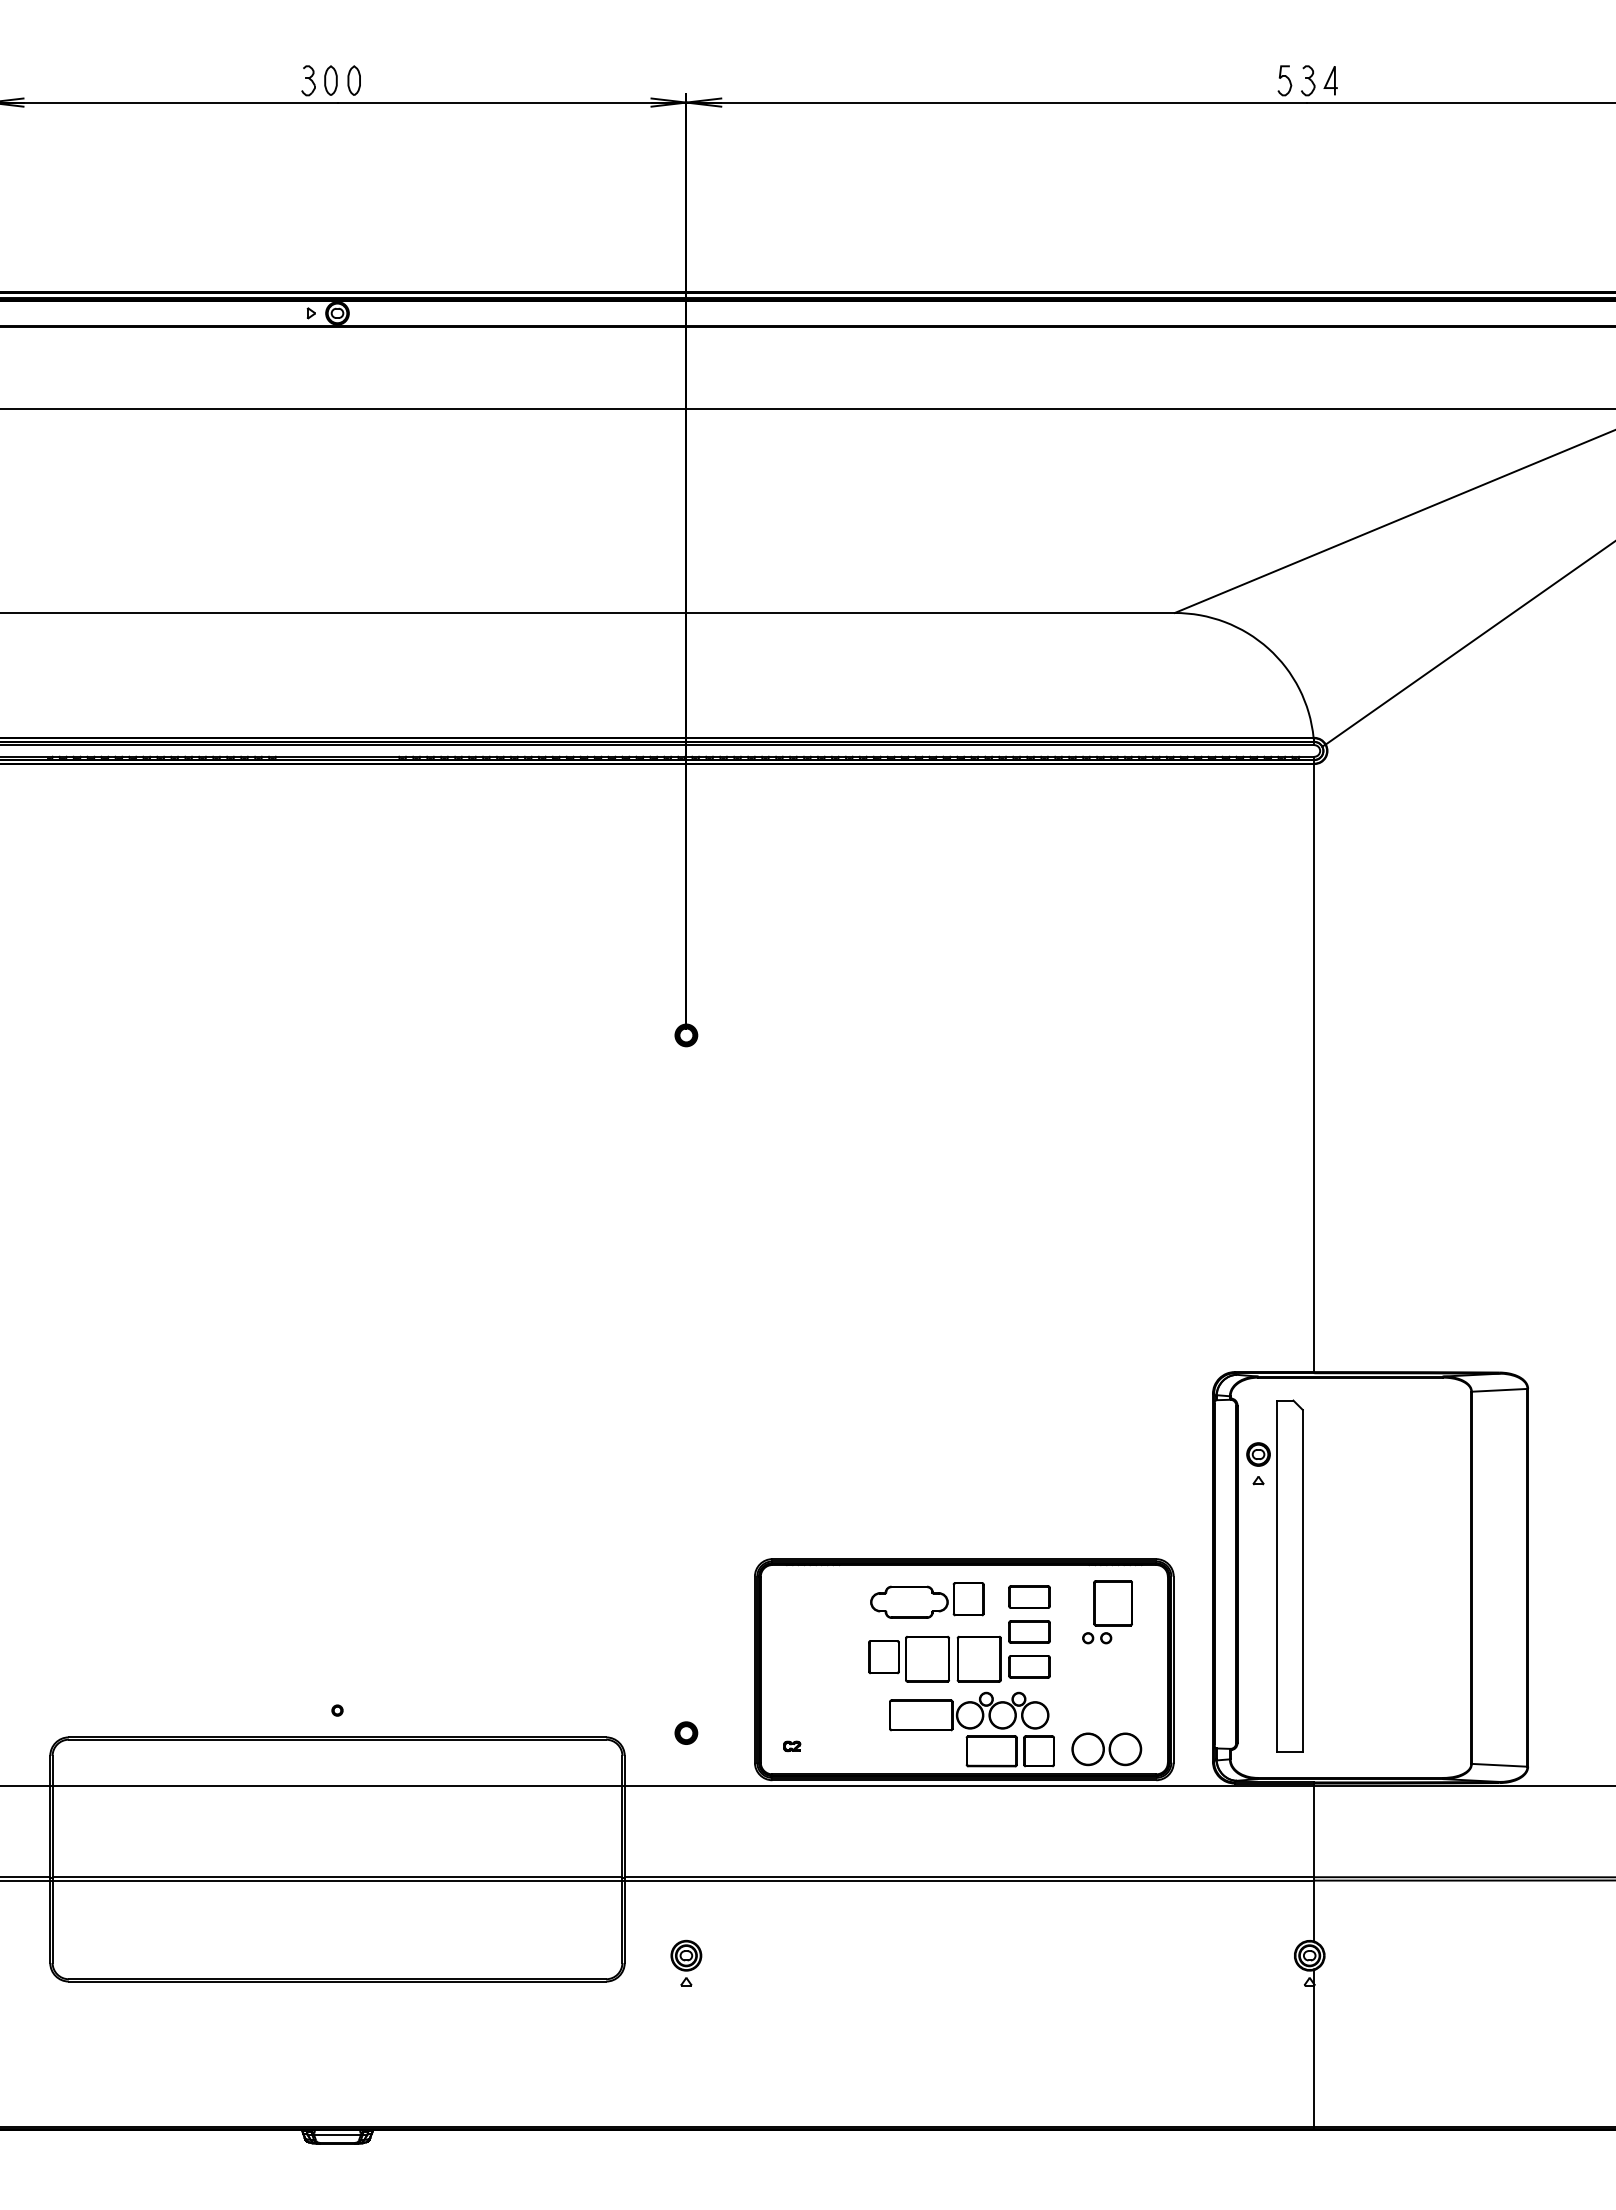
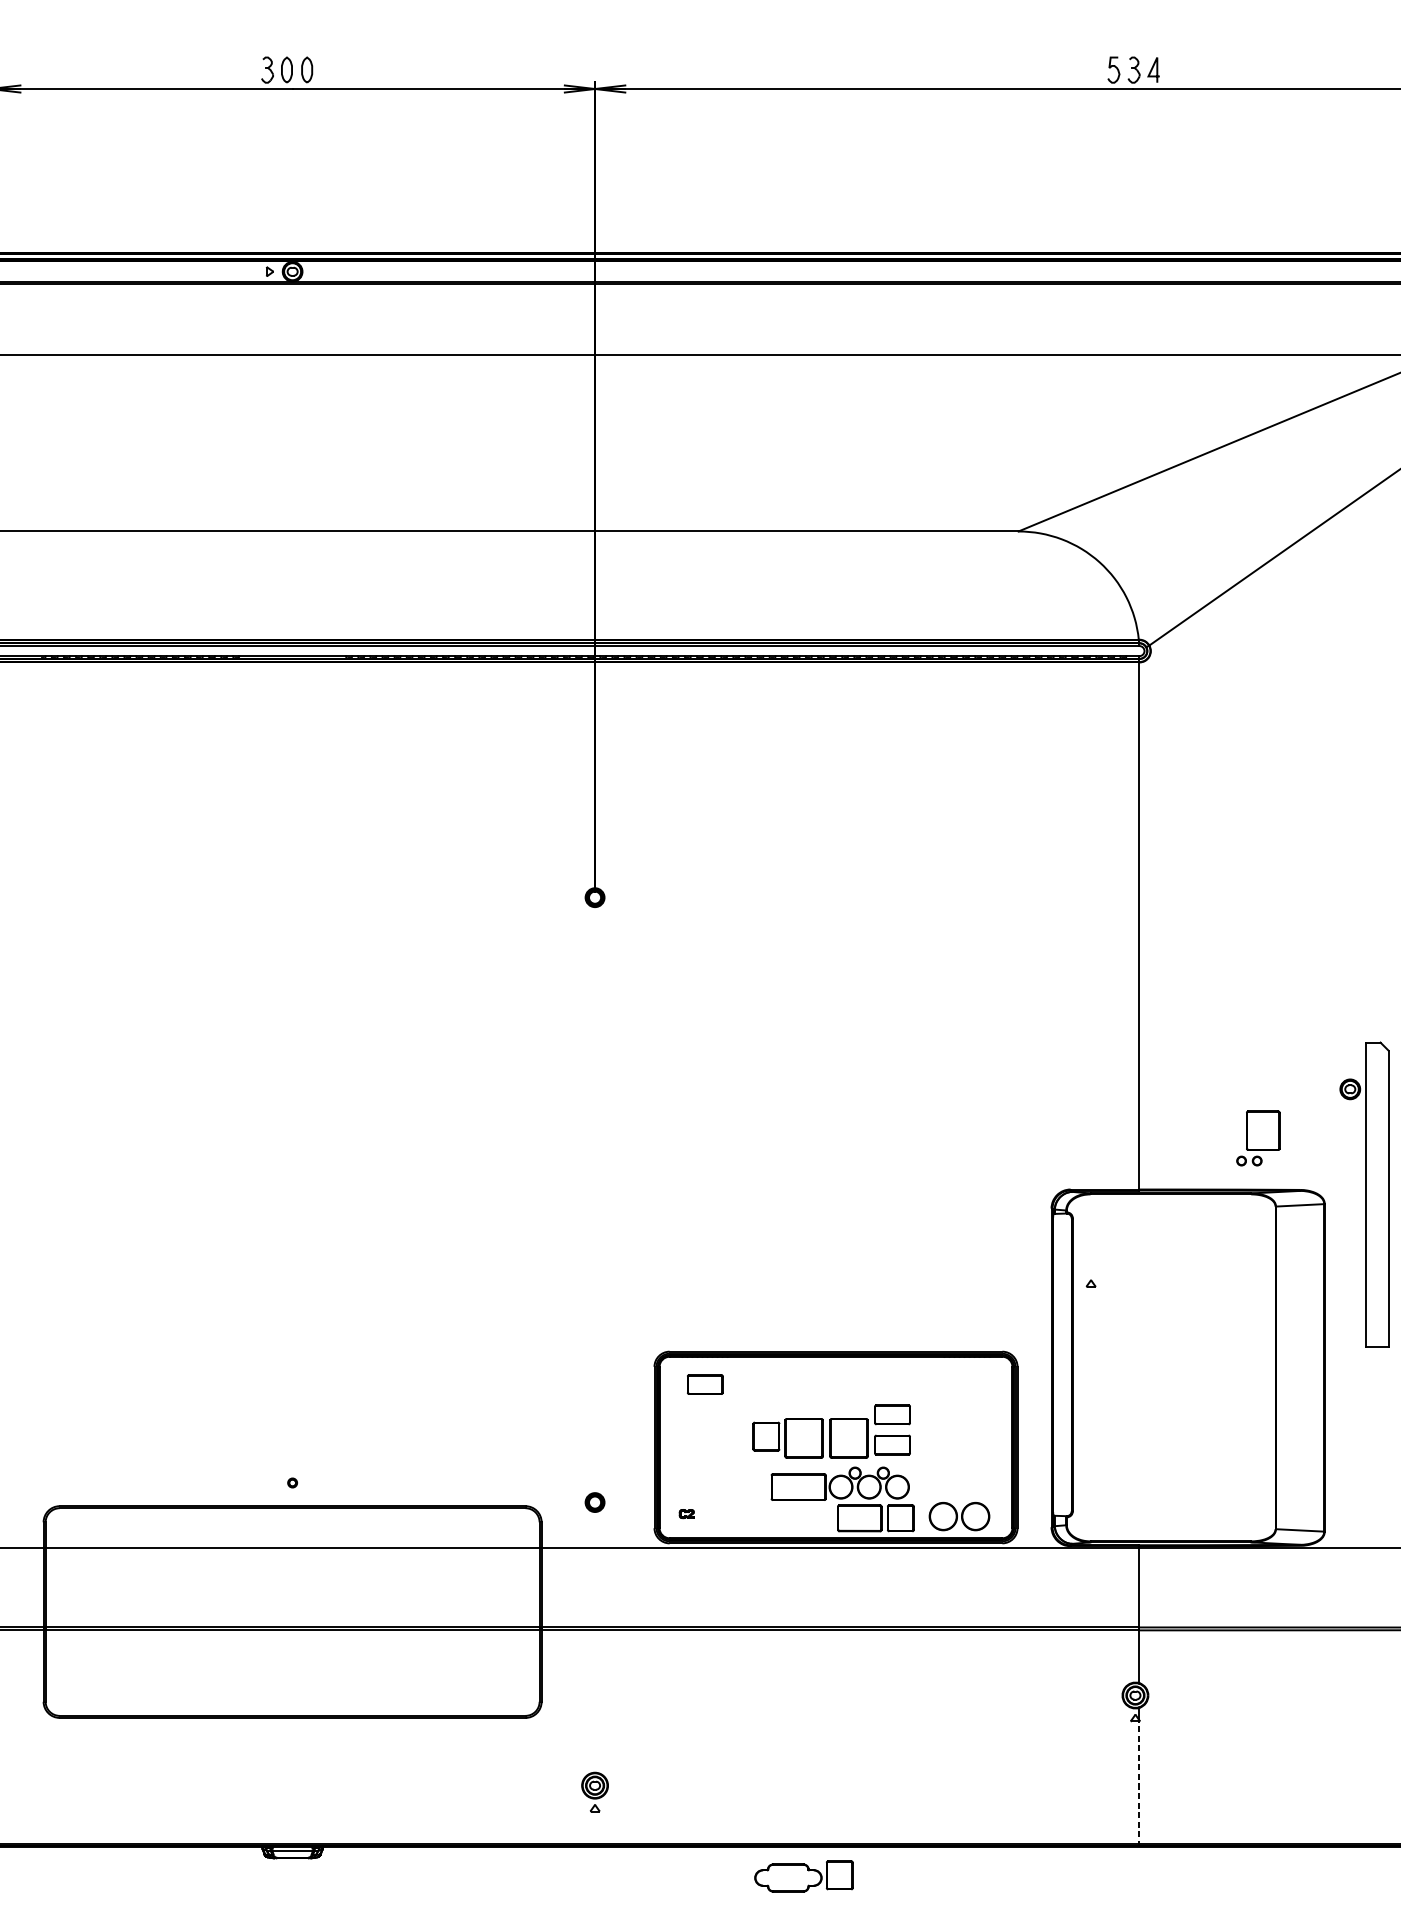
part: (1274, 1575) -> (1364, 1194), moved
part: (1029, 1596) -> (705, 1384), moved
part: (927, 1600) -> (804, 1876), moved
part: (1107, 1612) -> (1258, 1138), moved
part: (686, 1962) -> (595, 1791), moved
line: (1314, 2057) -> (1139, 1783), solid -> dashed

